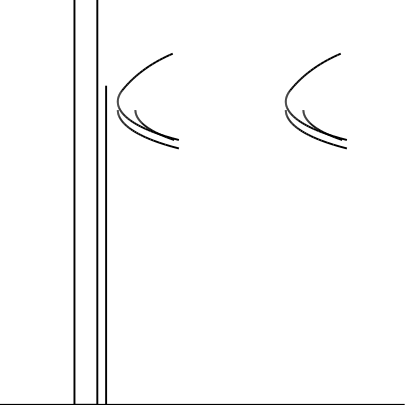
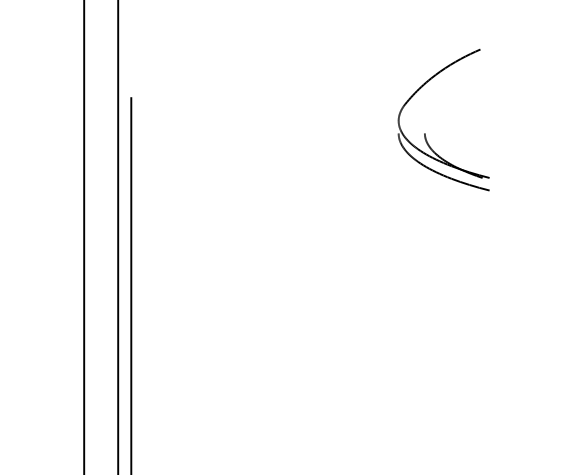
part: (136, 110) -> (176, 134), removed

